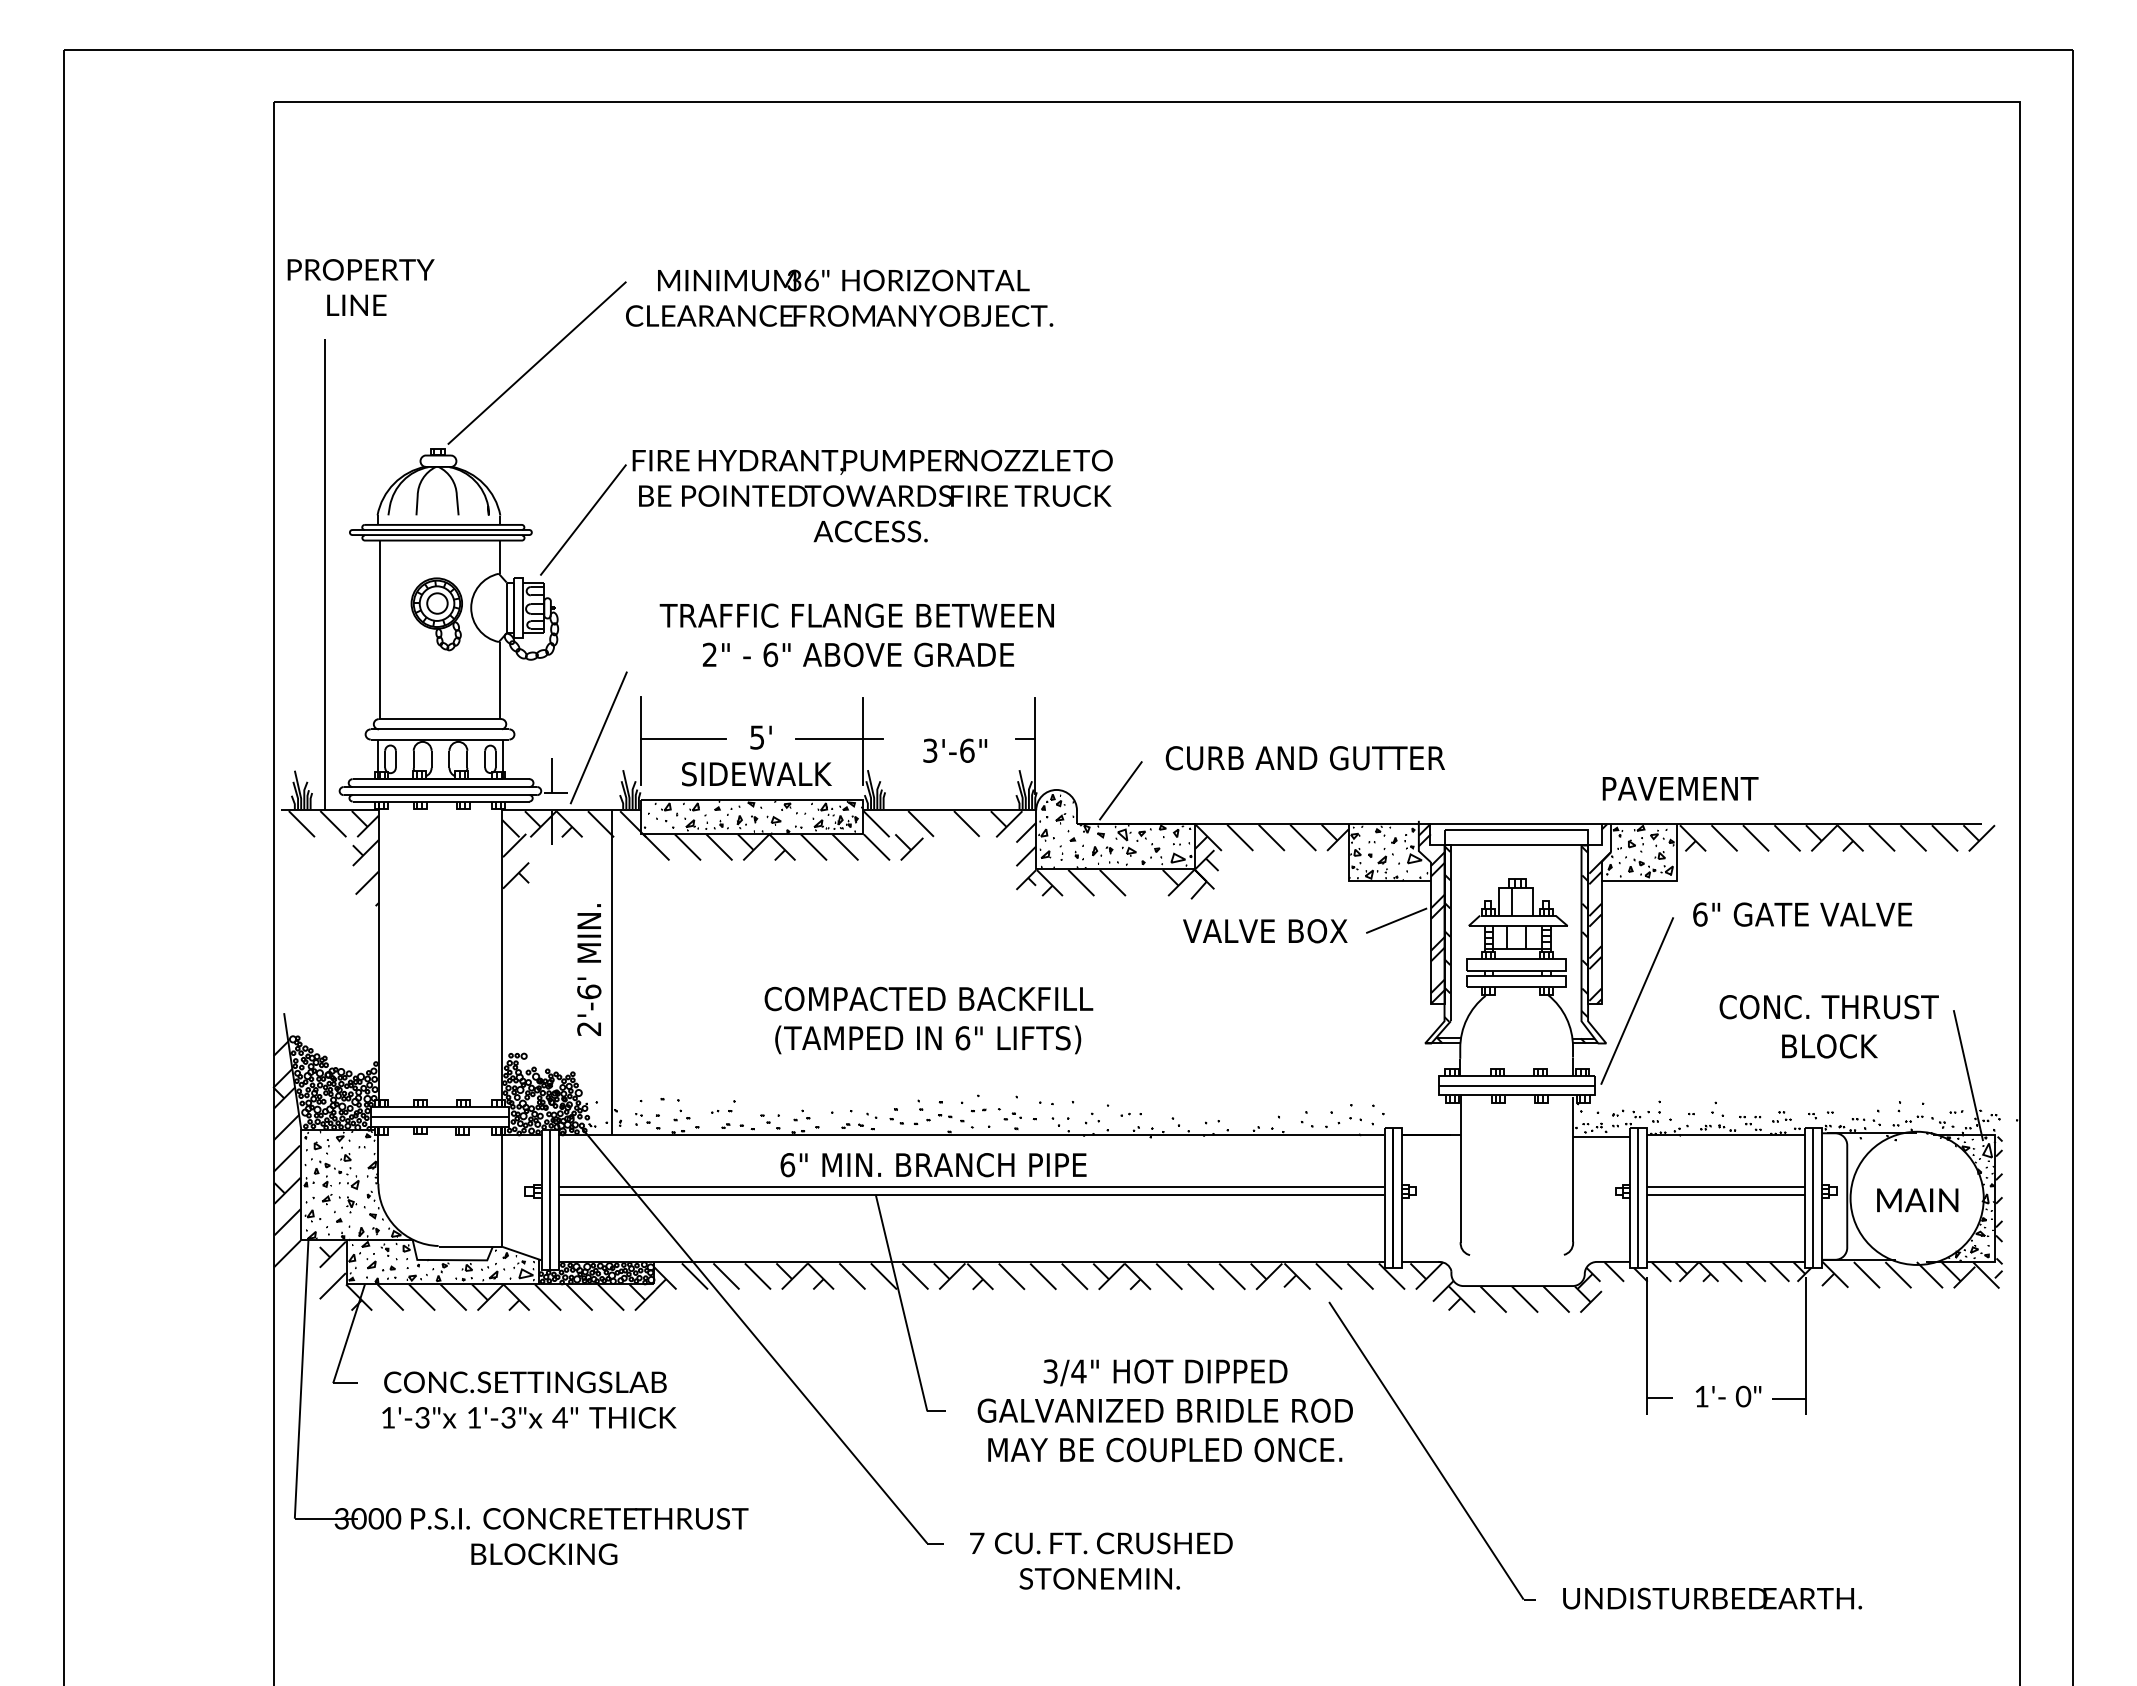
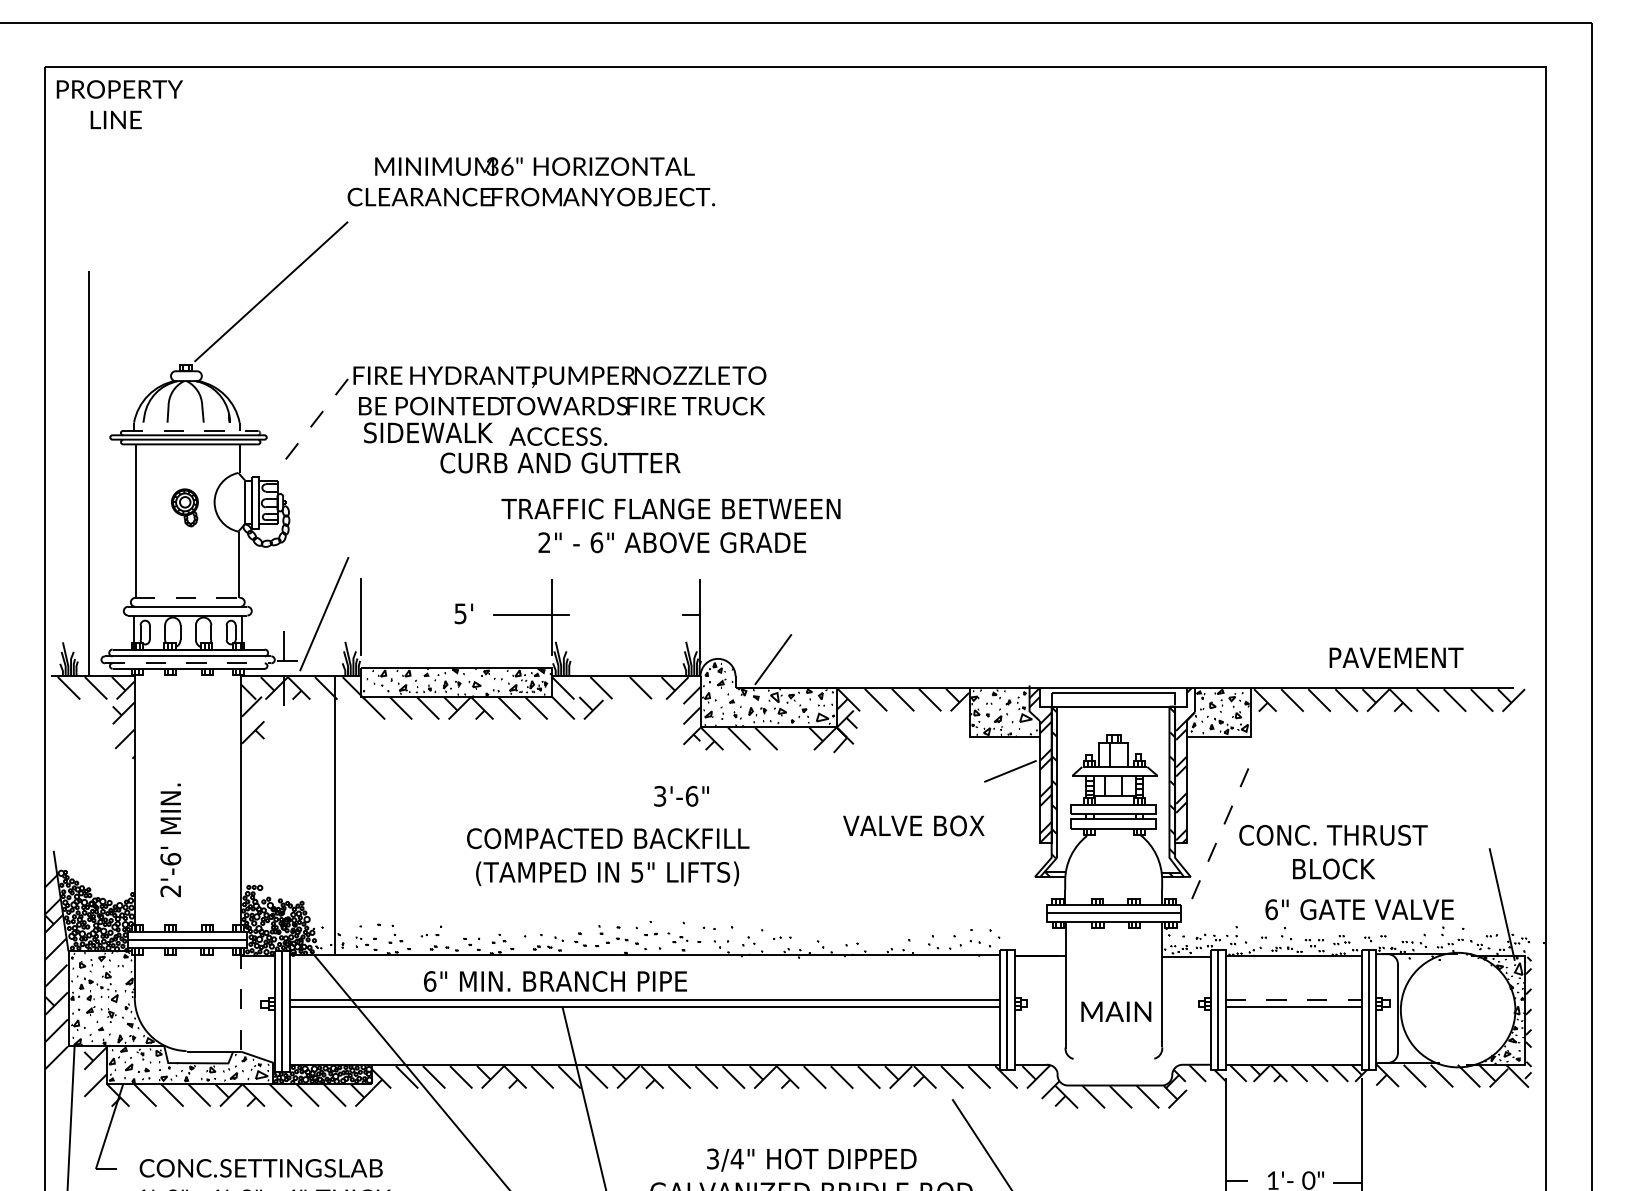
text: (360, 287) -> (119, 104), moved
text: (839, 297) -> (531, 181), moved
line: (583, 520) -> (311, 427), solid -> dashed
line: (453, 524) -> (199, 430), solid -> dashed
part: (436, 614) -> (184, 507), size x0.6
text: (856, 635) -> (670, 526), moved
line: (439, 719) -> (187, 598), solid -> dashed
line: (683, 739) -> (397, 615), removed
text: (955, 750) -> (681, 796), moved
text: (1304, 758) -> (559, 463), moved
text: (756, 774) -> (428, 433), moved
text: (1680, 788) -> (1396, 657), moved
line: (440, 795) -> (188, 663), solid -> dashed
text: (1802, 914) -> (1359, 909), moved
text: (1265, 931) -> (914, 826), moved
text: (589, 969) -> (170, 839), moved
line: (1637, 1001) -> (1217, 840), solid -> dashed
text: (1828, 1026) -> (1332, 851), moved
text: (962, 1038) -> (637, 872), 6" -> 5"
text: (933, 1165) -> (555, 981), moved
line: (502, 1187) -> (241, 1000), solid -> dashed
line: (1725, 1187) -> (1293, 1000), solid -> dashed
text: (1917, 1200) -> (1116, 1011), moved

